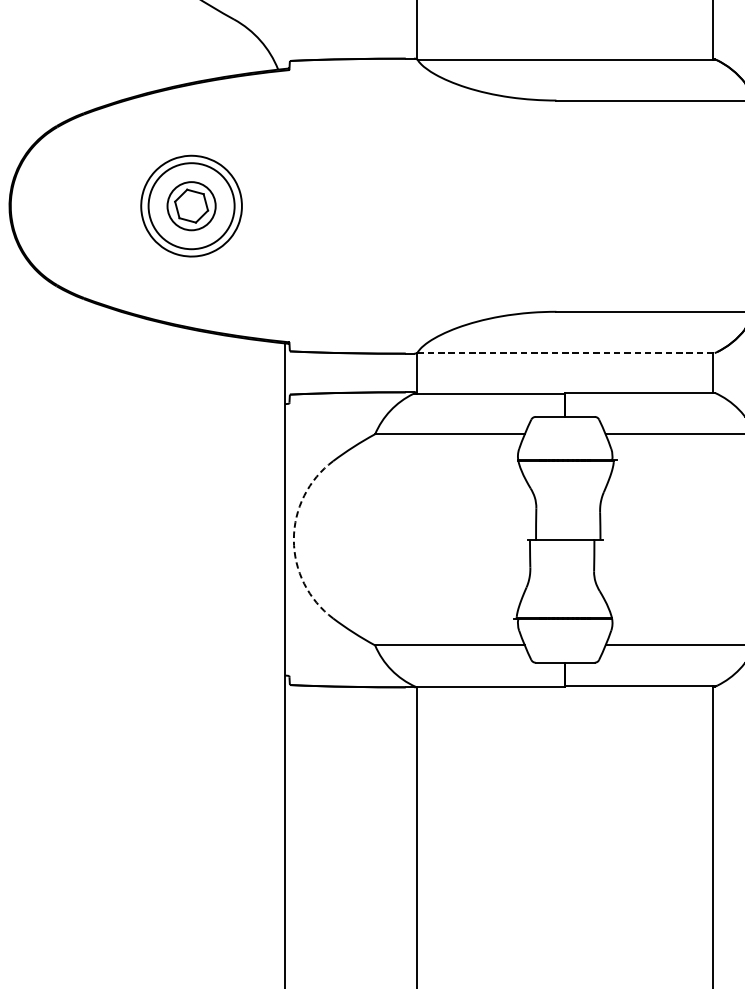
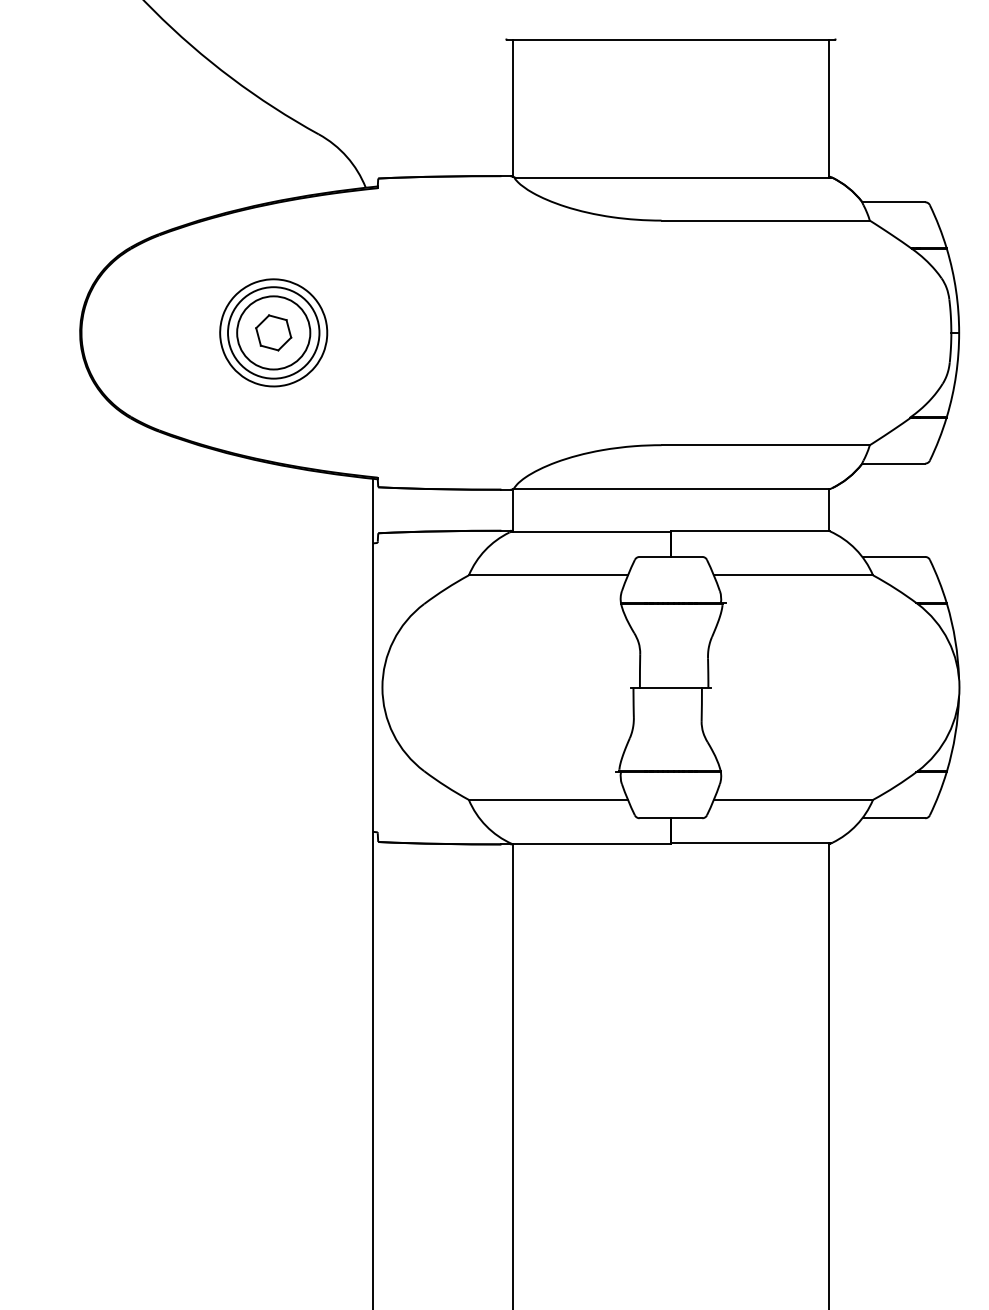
circle: (191, 205) -> (273, 332), size x1.43
line: (566, 353) -> (672, 489), dashed -> solid
arc: (293, 539) -> (382, 687), dashed -> solid

